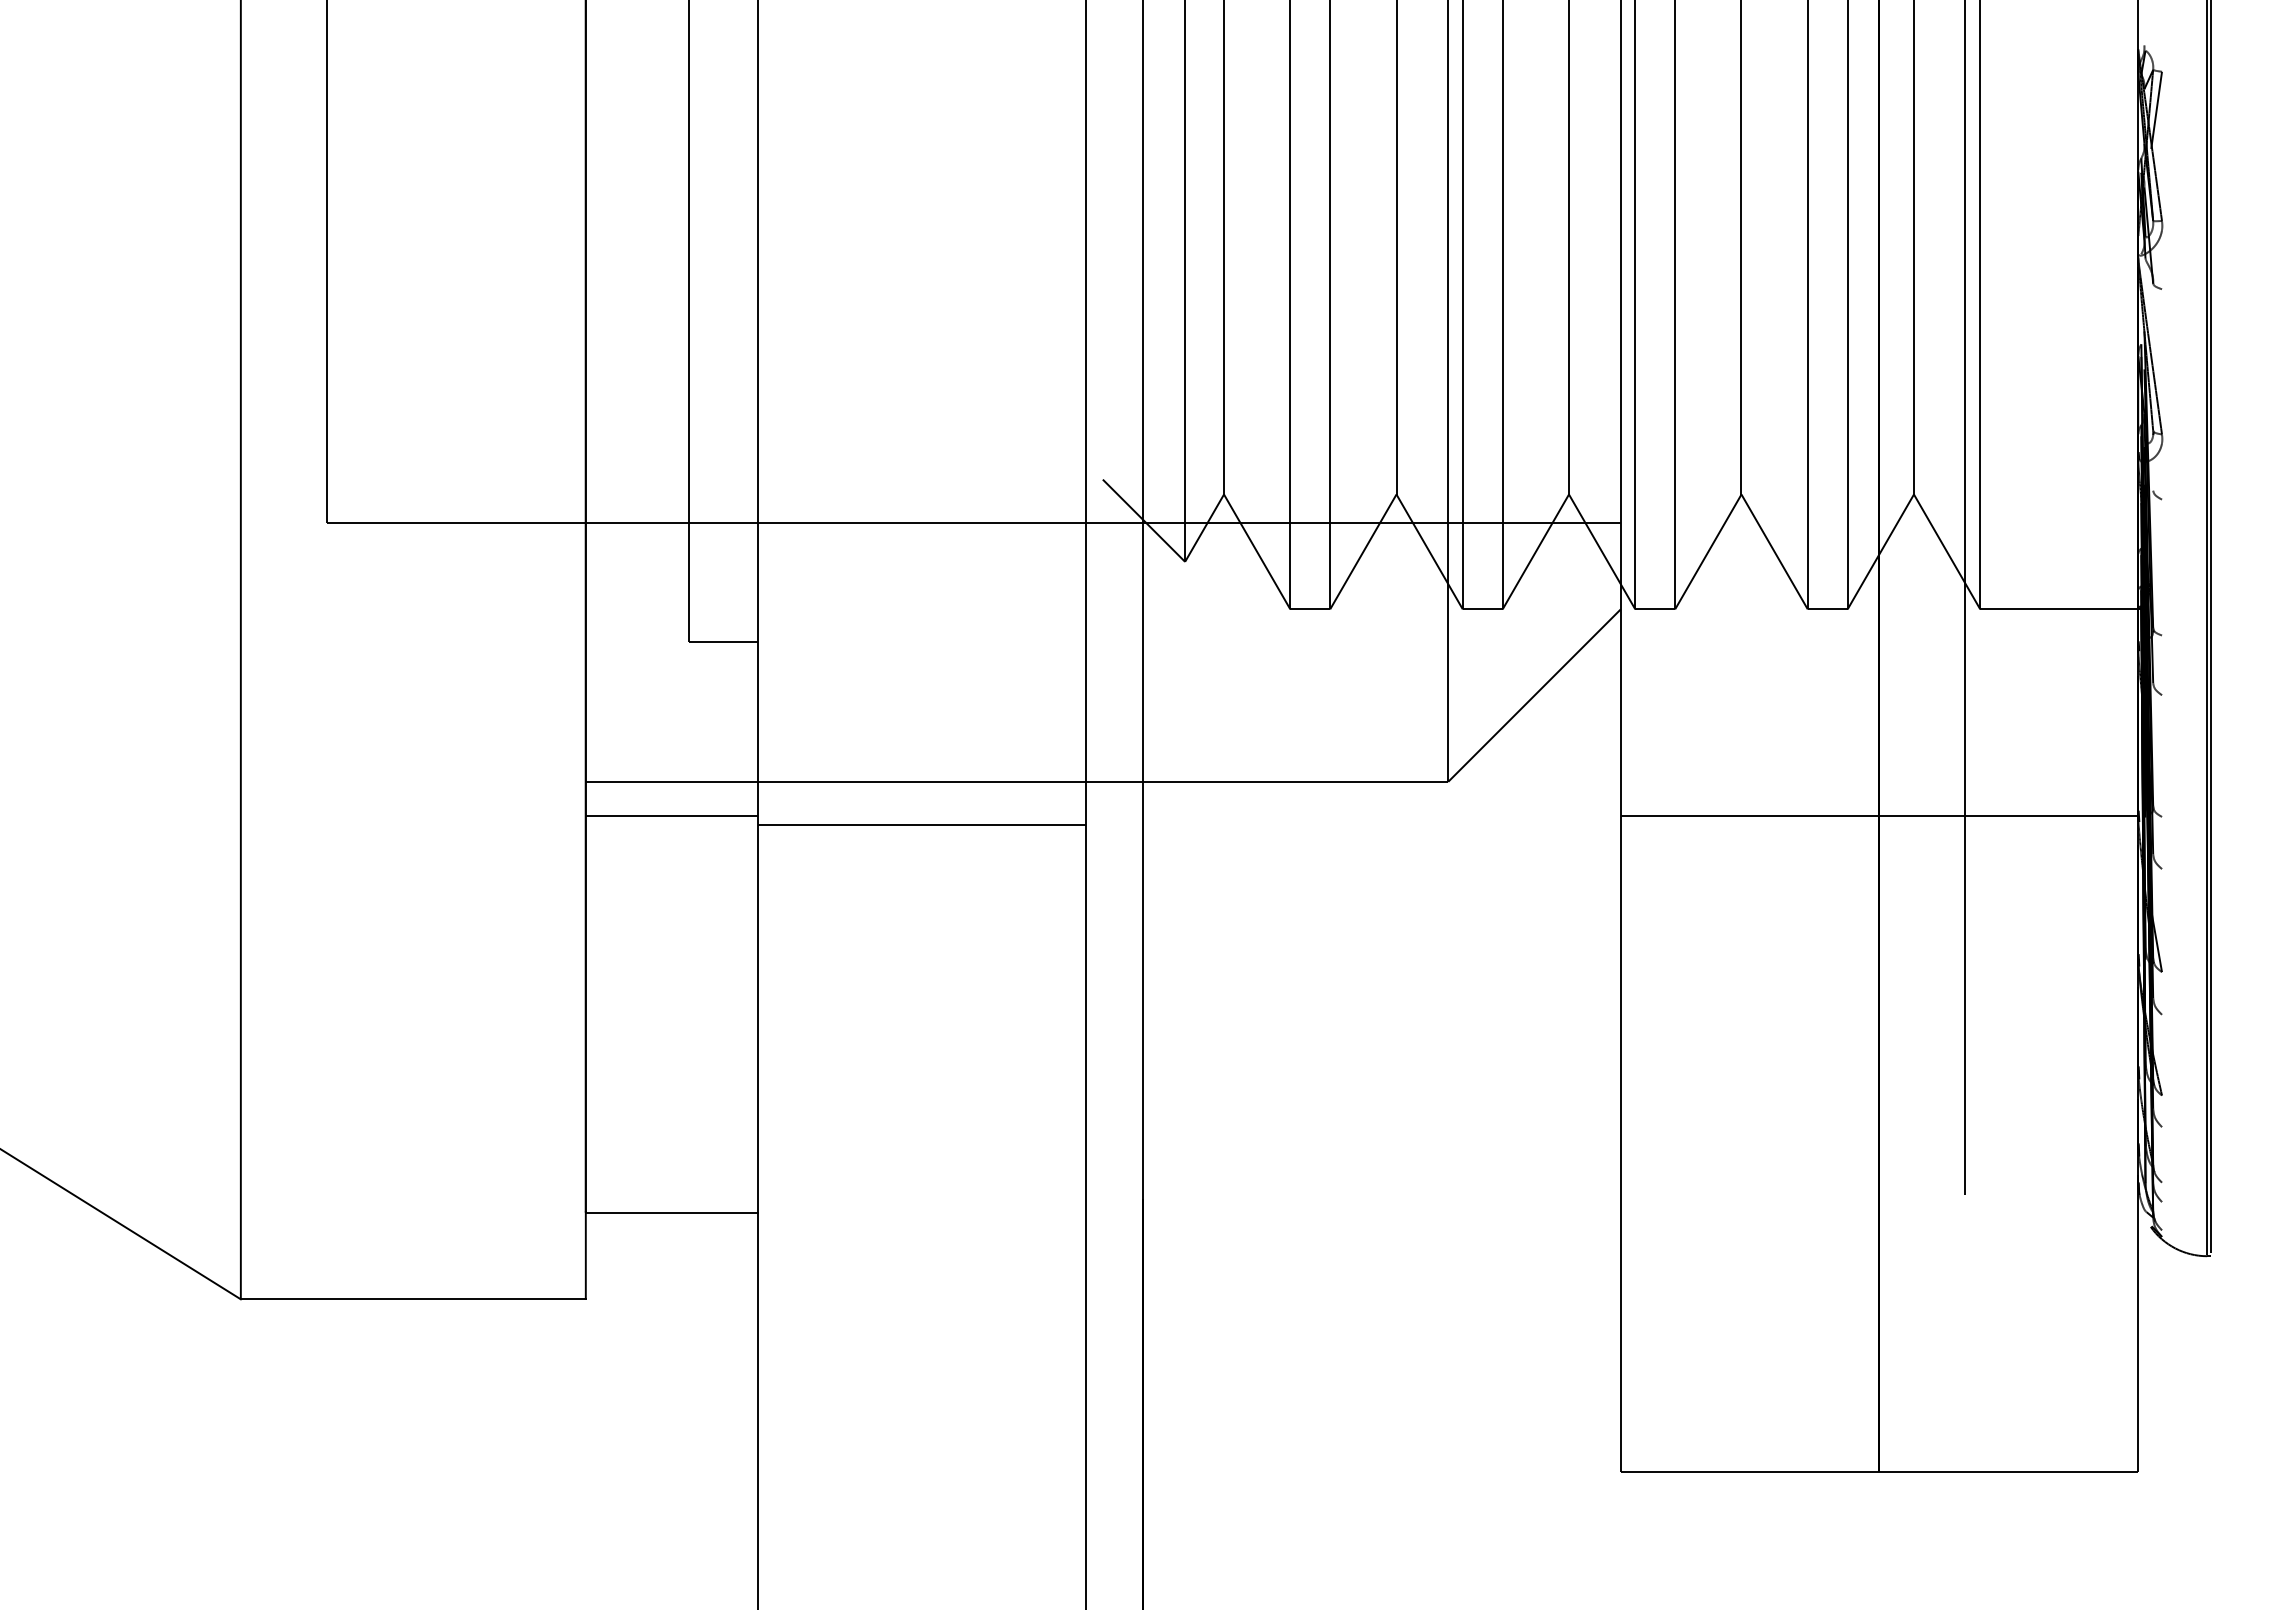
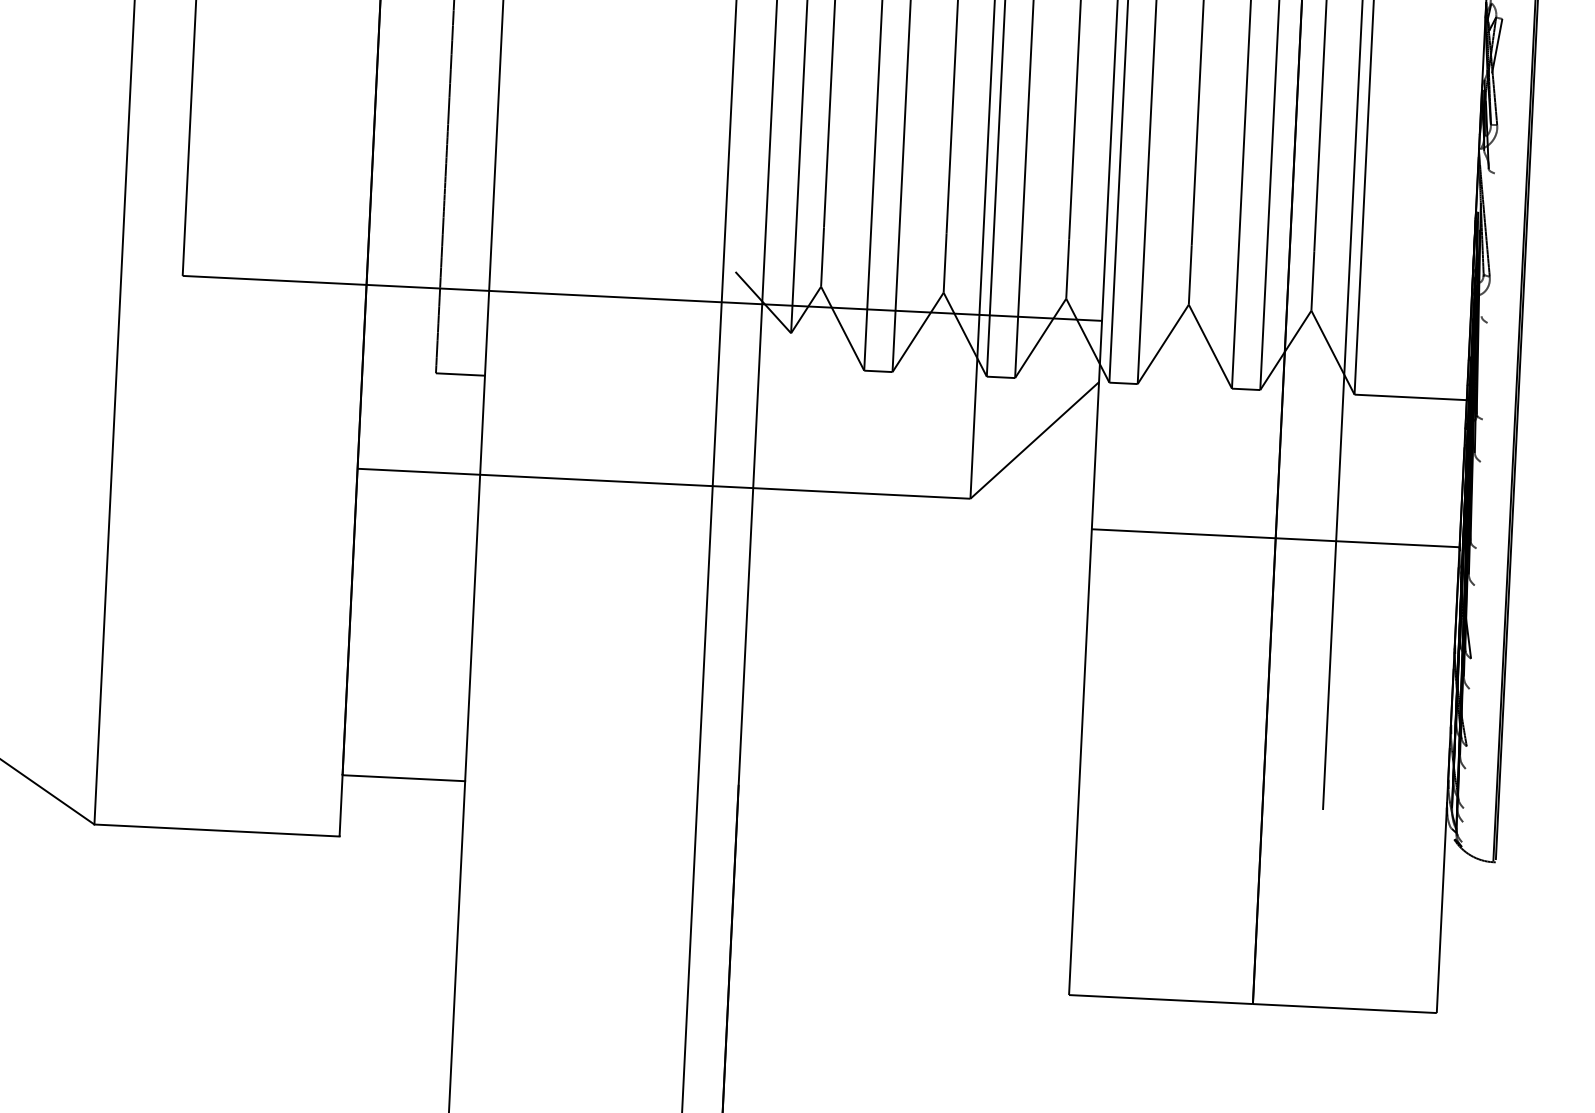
line: (671, 816) -> (417, 496), removed
line: (921, 825) -> (594, 511), removed

